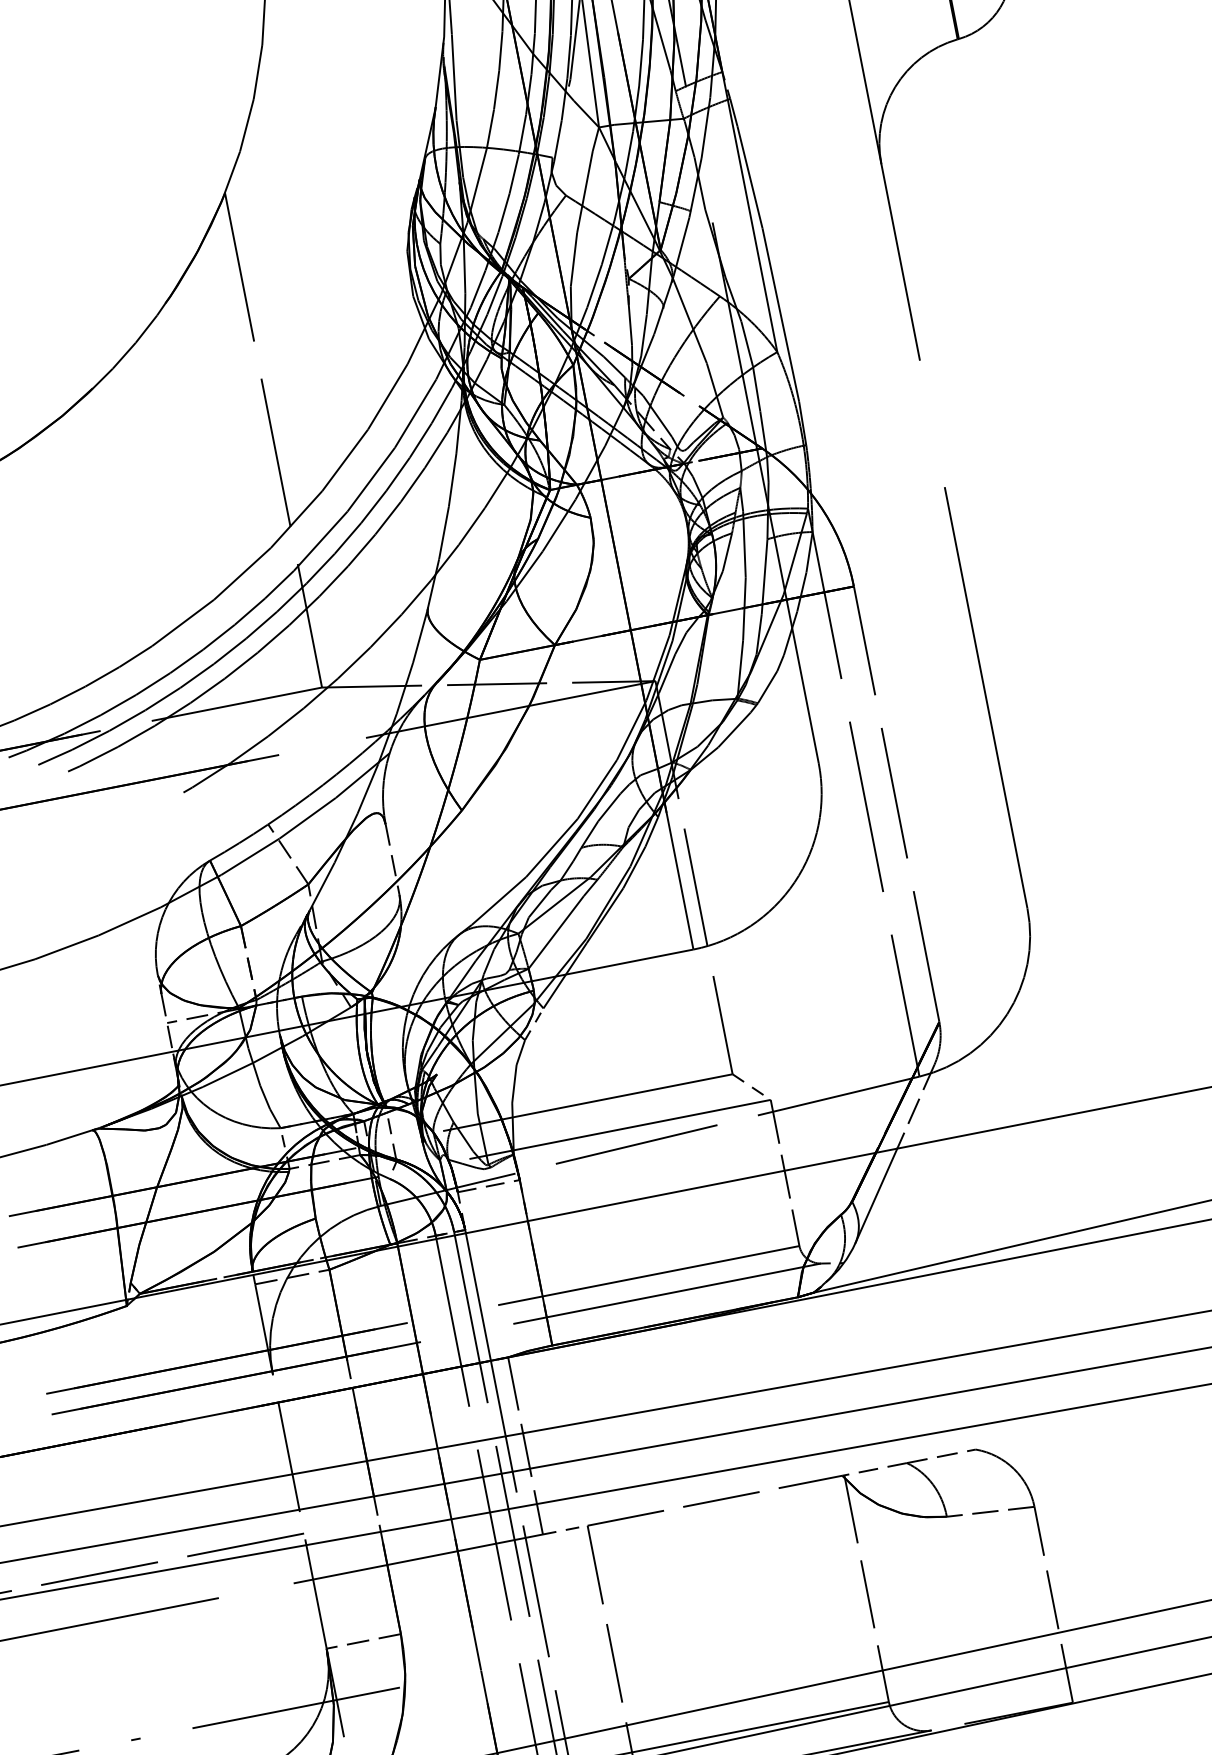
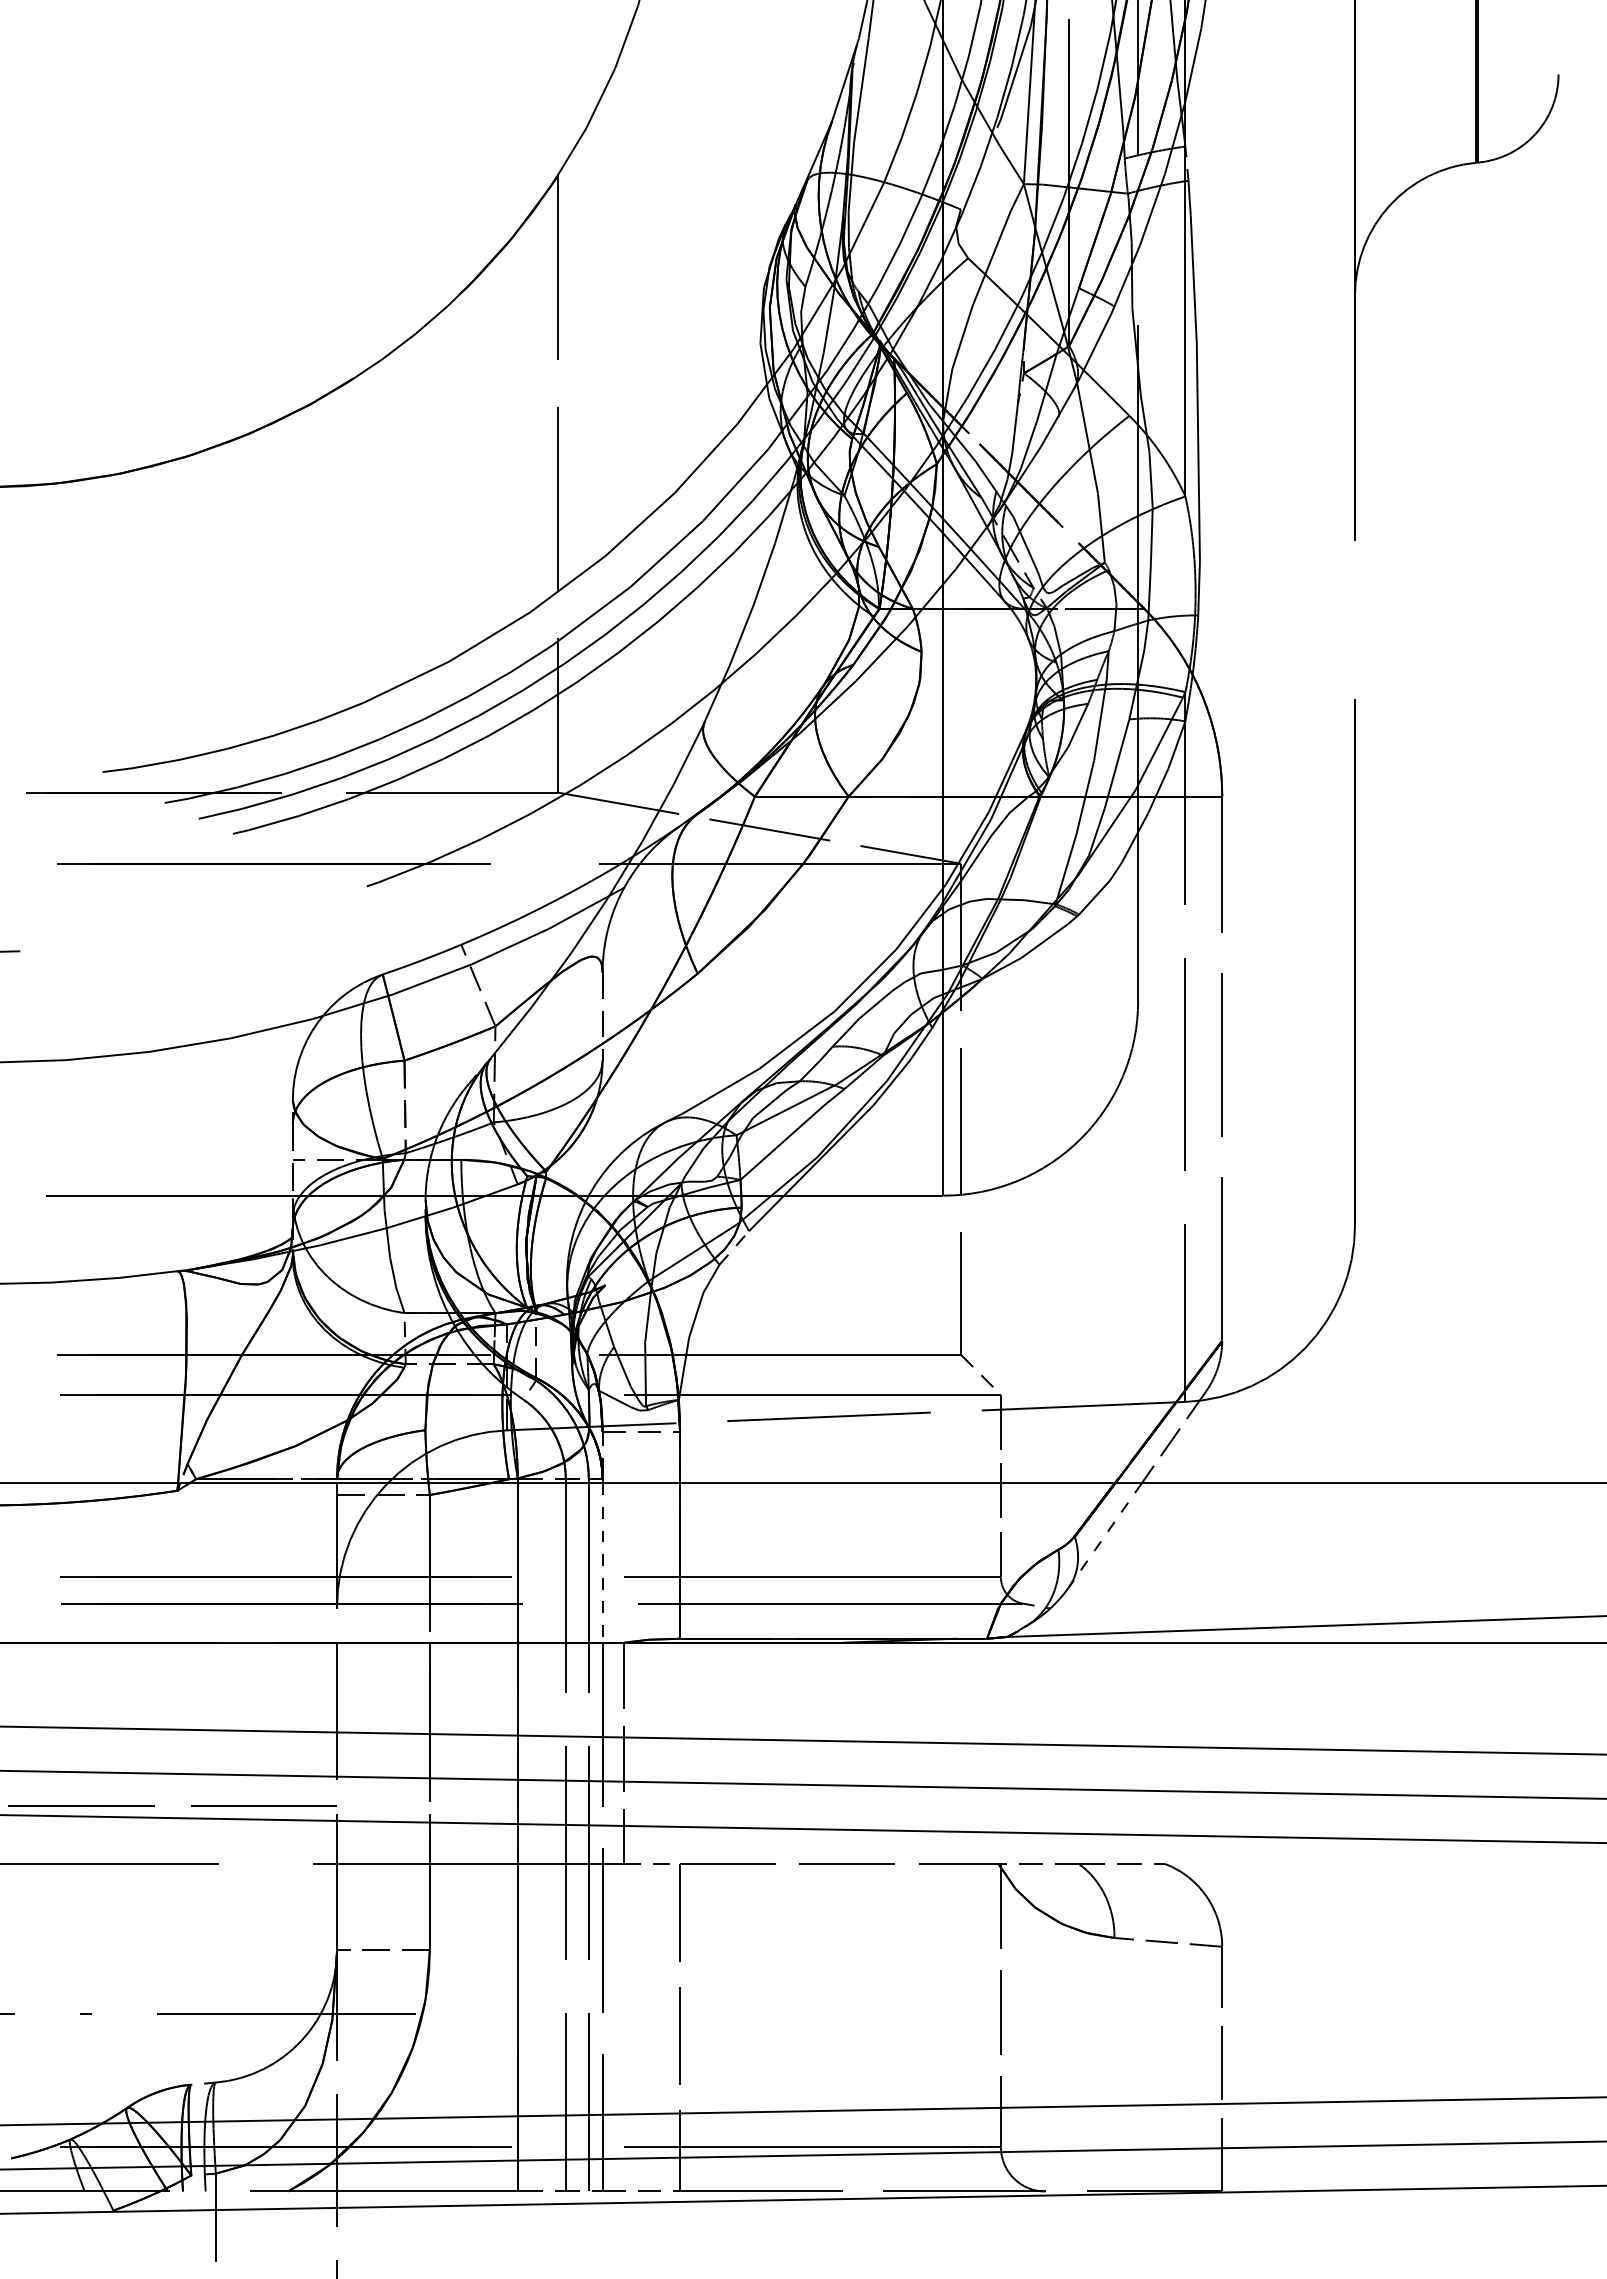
line: (876, 1196) -> (1105, 1535), solid -> dashed
line: (478, 1297) -> (602, 1563), solid -> dashed

